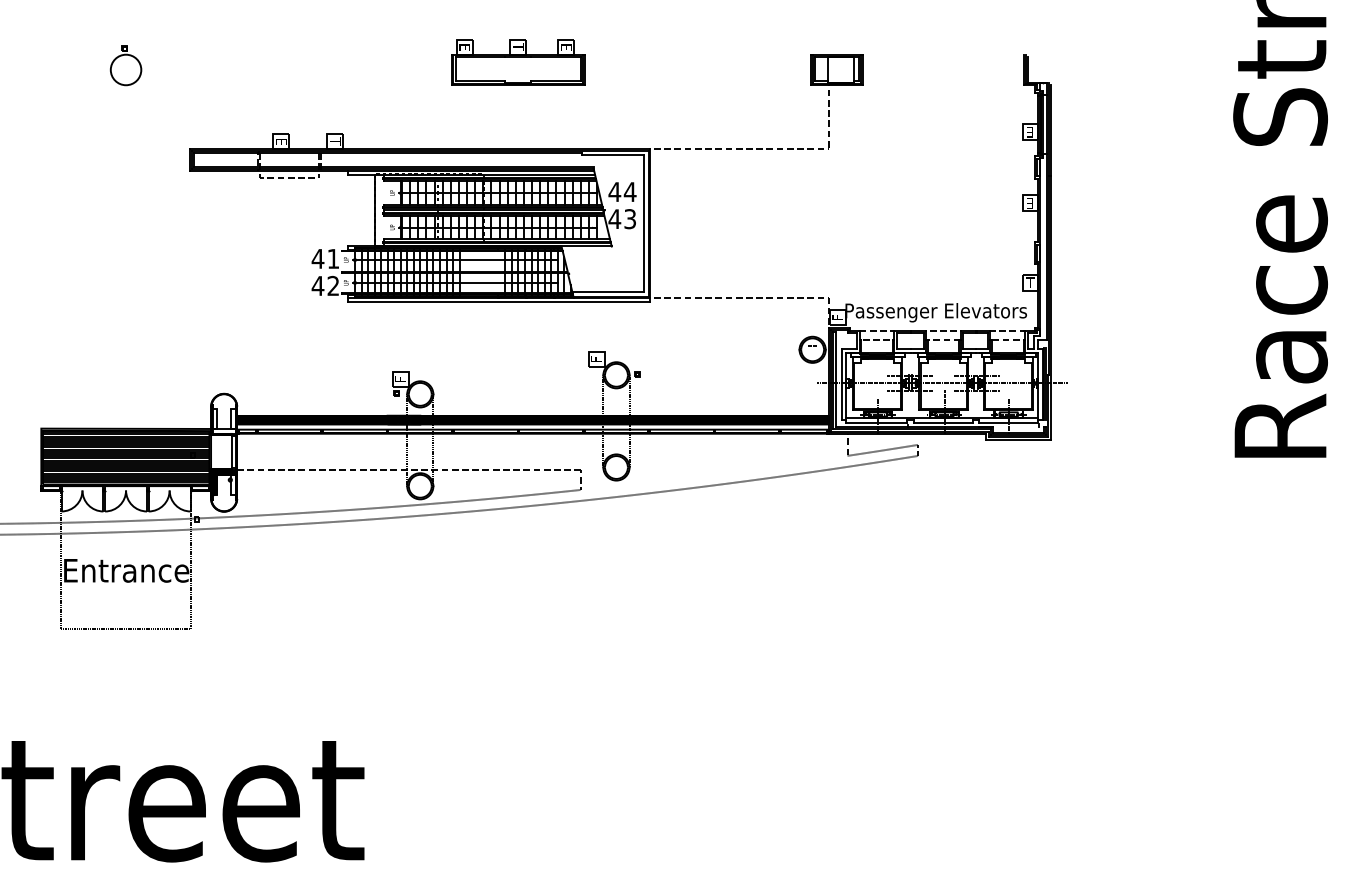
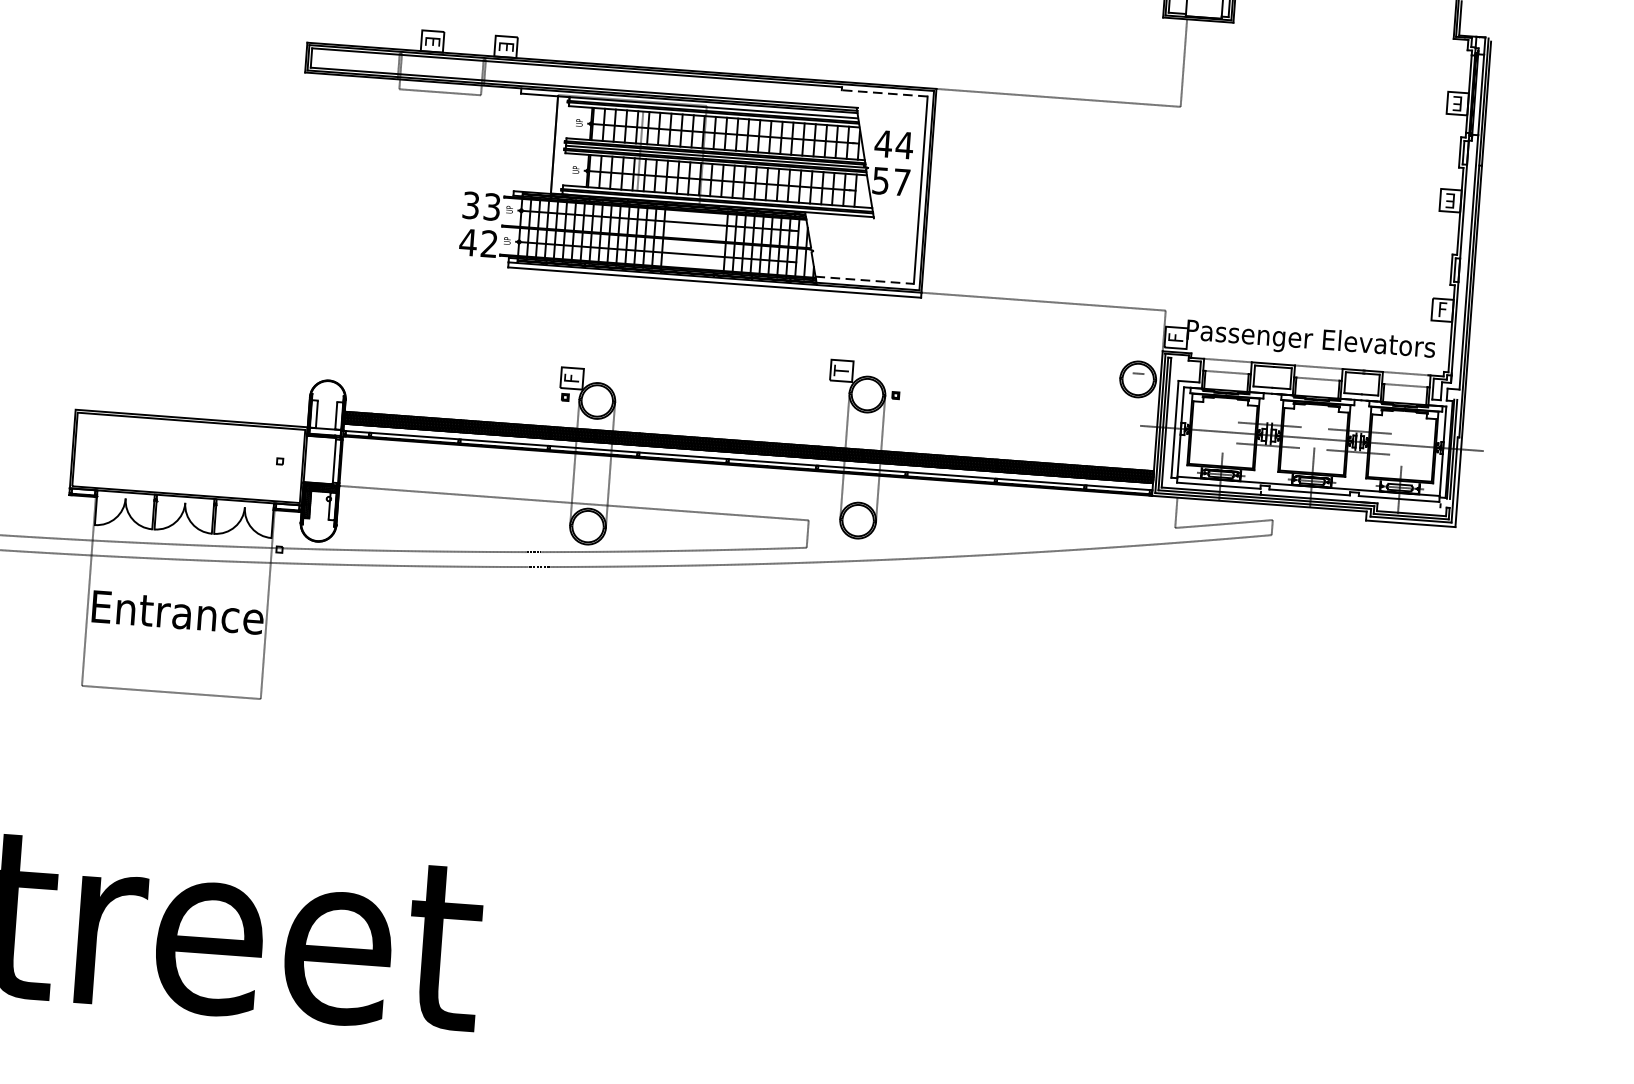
text: (335, 141) -> (506, 46), T -> E
line: (612, 155) -> (884, 93), solid -> dashed
text: (621, 219) -> (889, 182), 43 -> 57
text: (325, 258) -> (481, 205), 41 -> 33
text: (1030, 282) -> (1442, 309), T -> F
line: (608, 292) -> (864, 280), solid -> dashed
text: (596, 359) -> (841, 370), F -> T
hatch: (125, 458) -> (187, 459), removed

